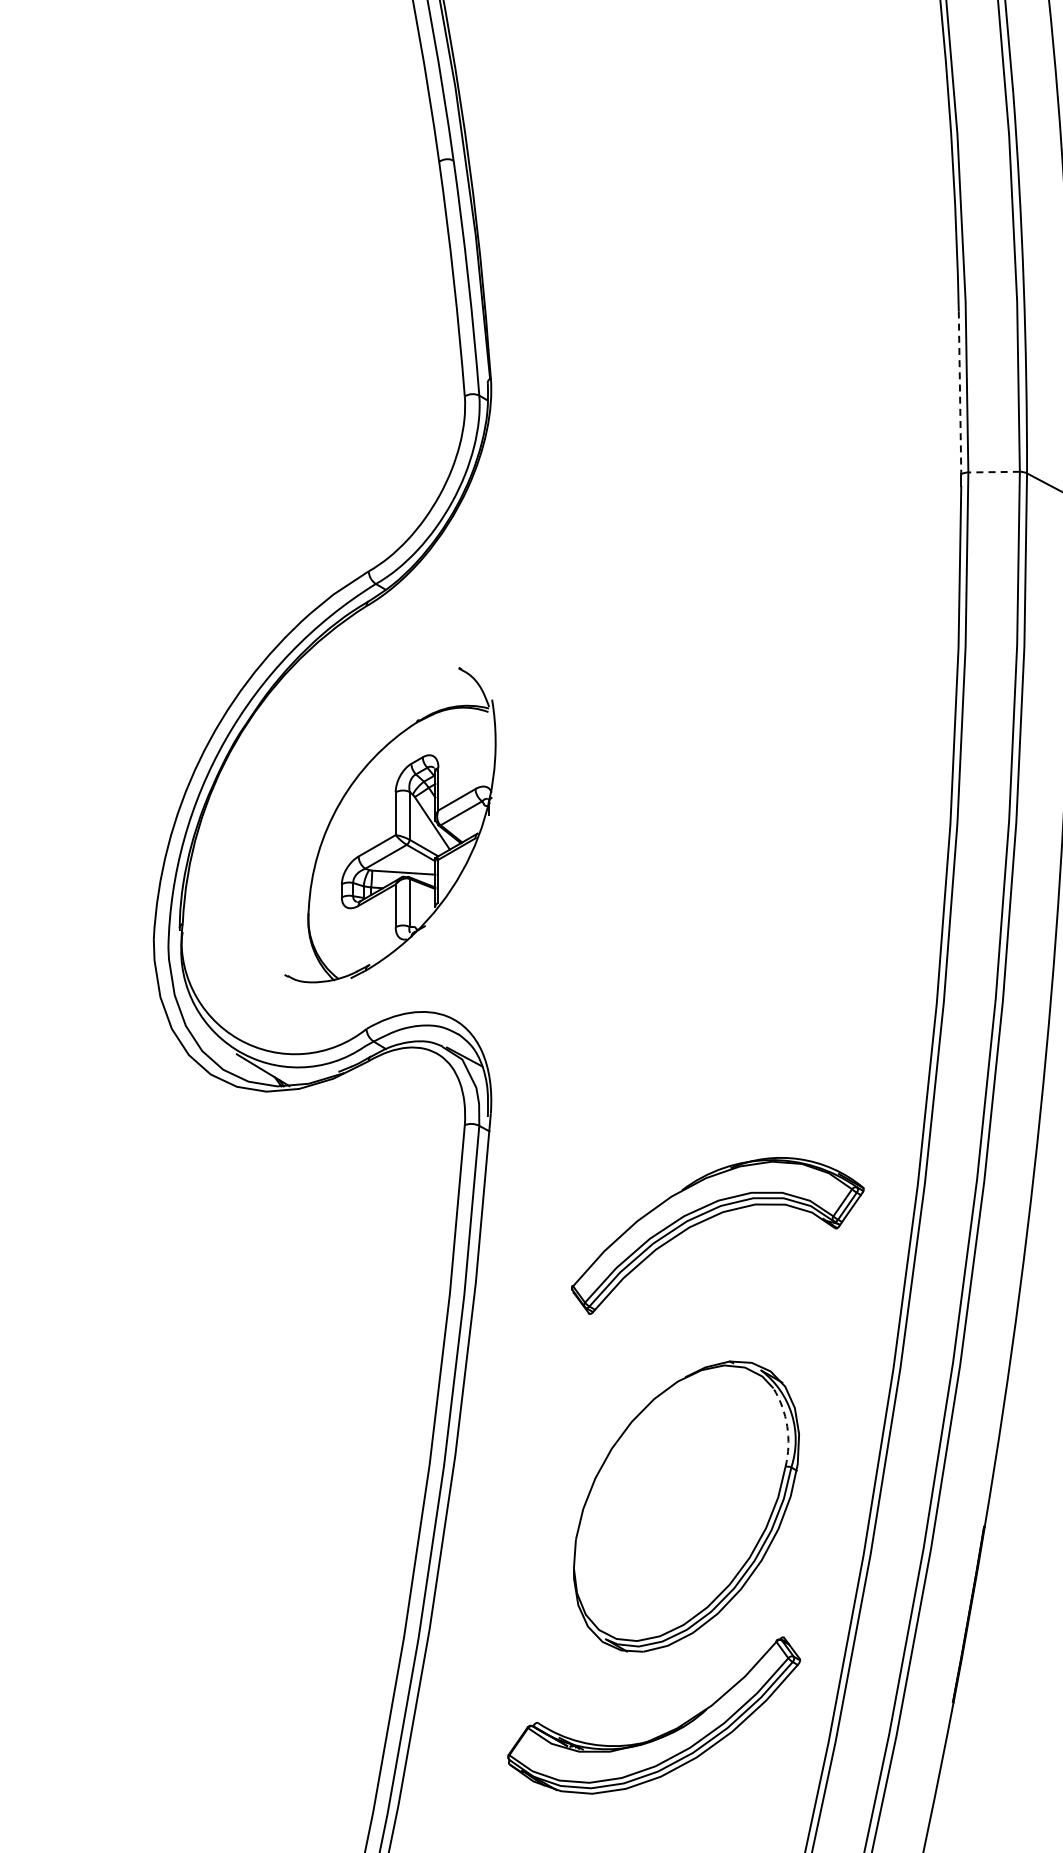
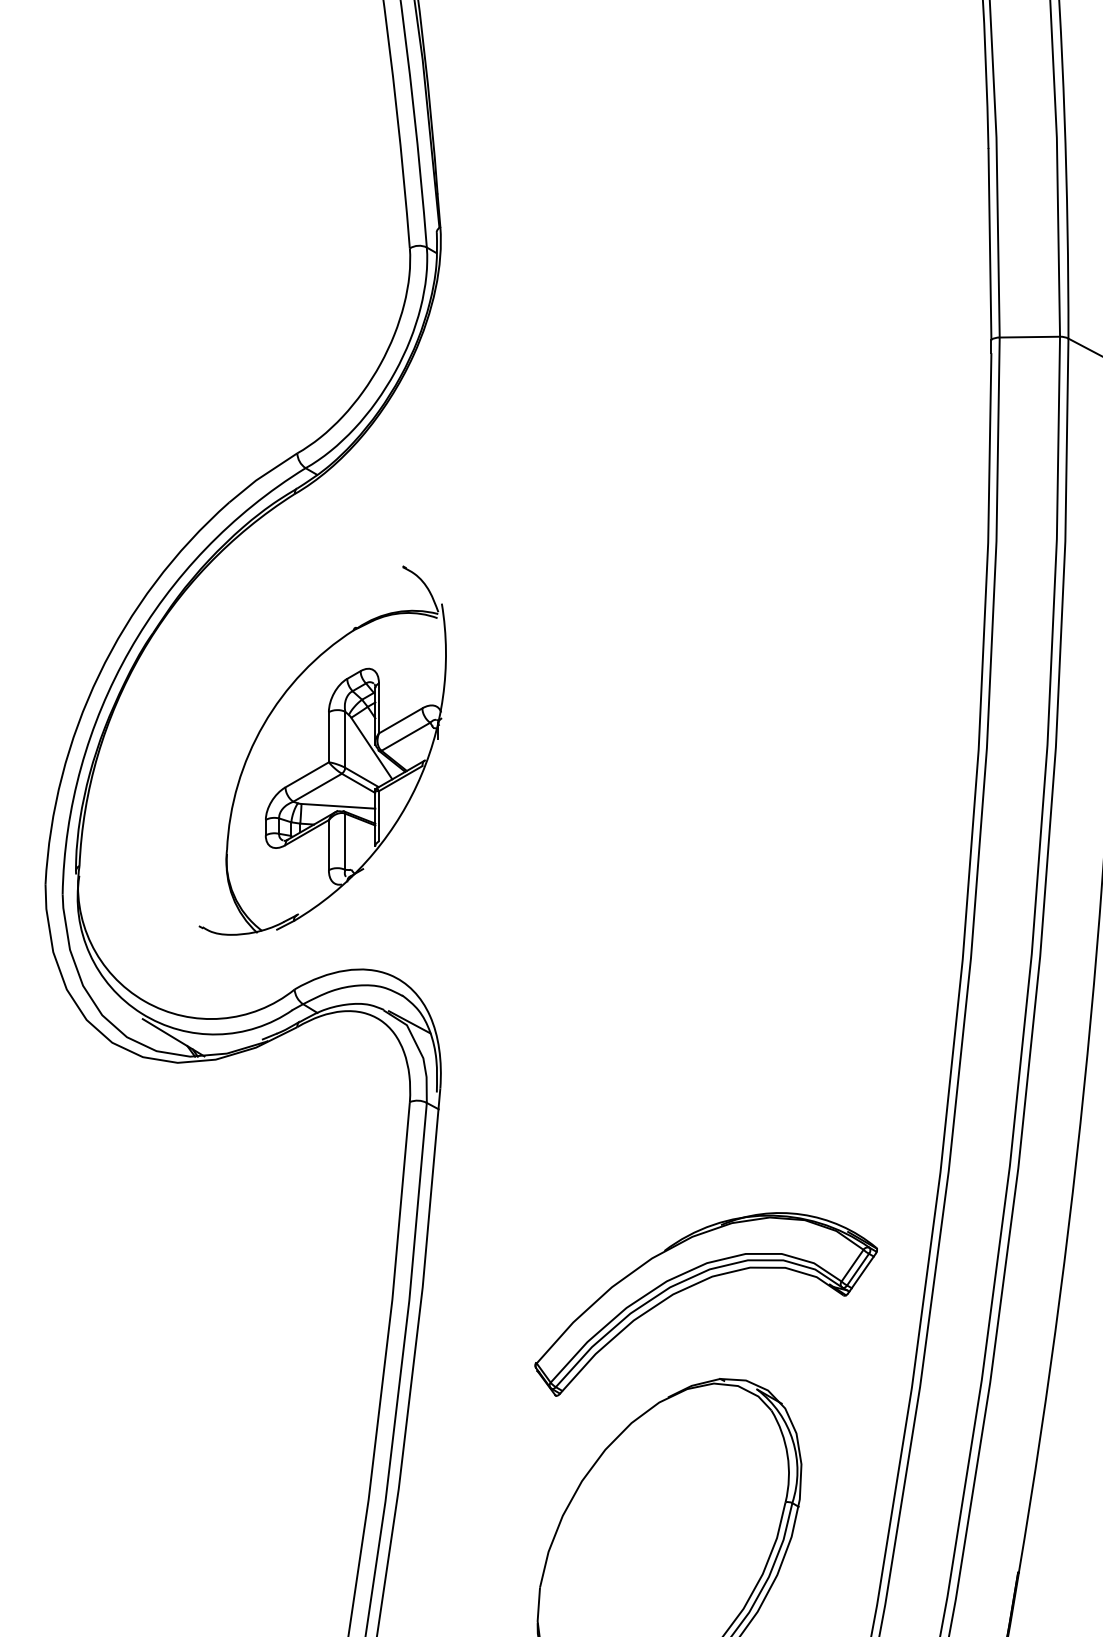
line: (960, 393) -> (990, 245), dashed -> solid
line: (994, 472) -> (1030, 337), dashed -> solid
part: (709, 1219) -> (696, 1285), moved
arc: (787, 1426) -> (787, 1455), dashed -> solid

